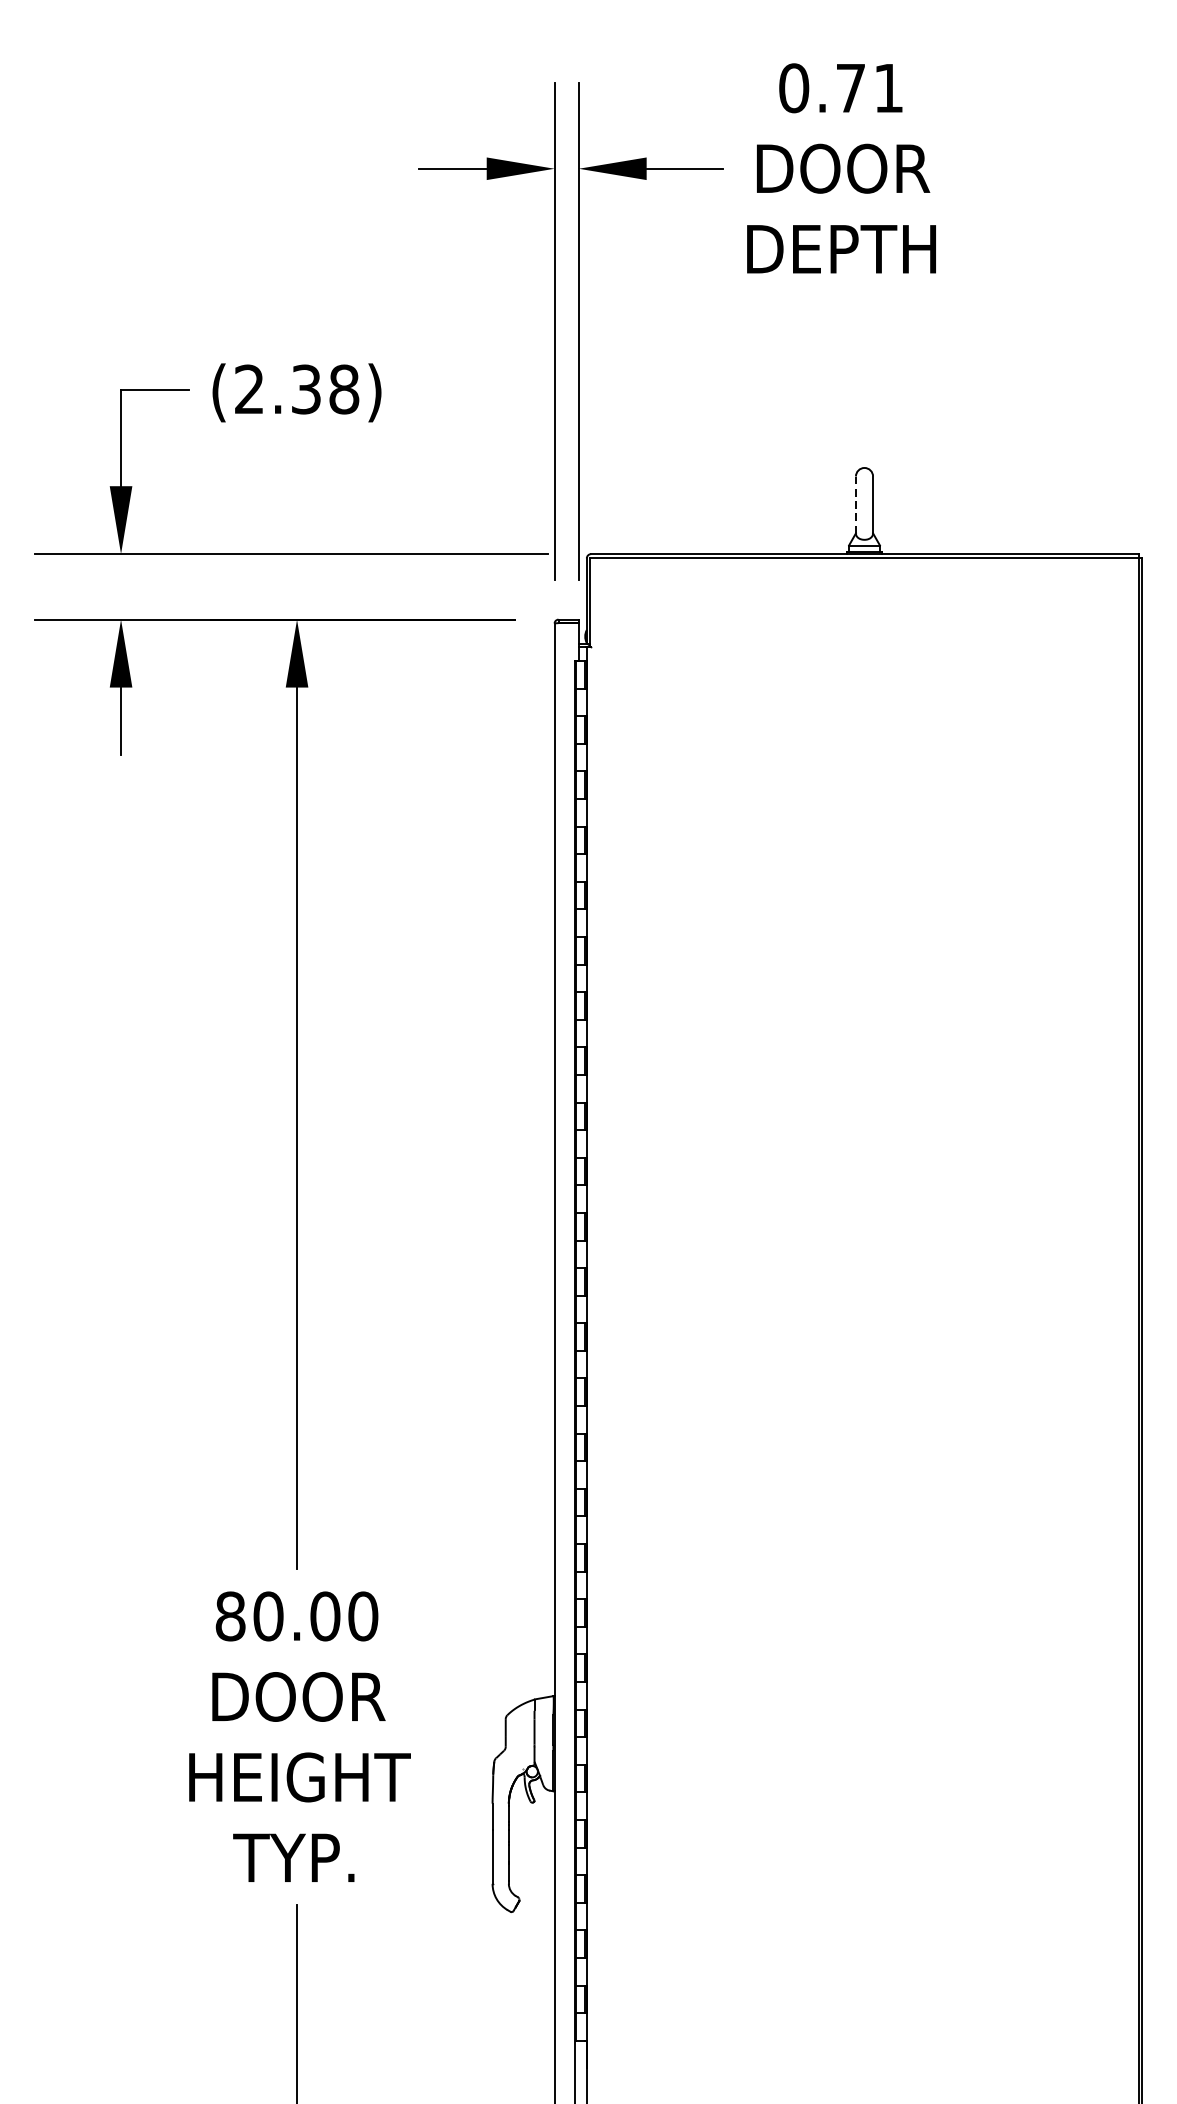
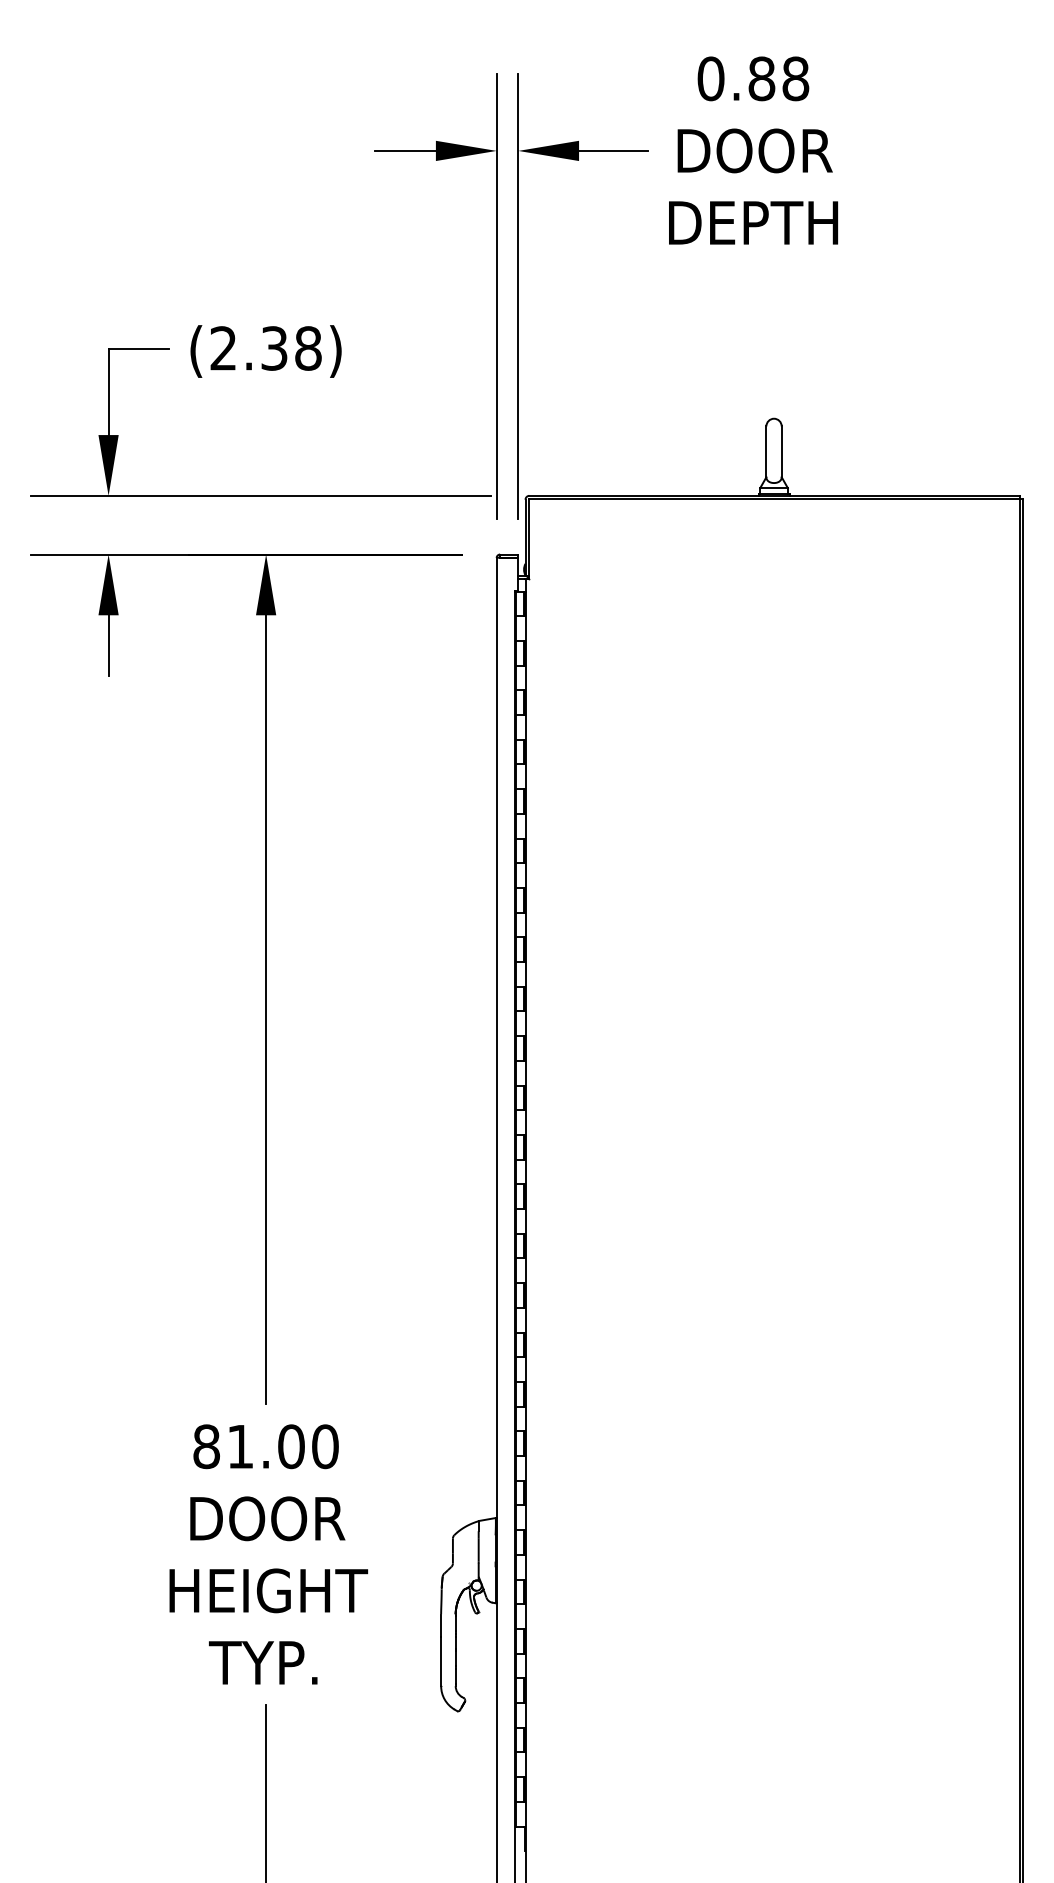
text: (869, 87) -> (778, 78), 0.71 -> 0.88
line: (856, 505) -> (766, 452), dashed -> solid
text: (268, 1616) -> (240, 1446), 80.00 -> 81.00

